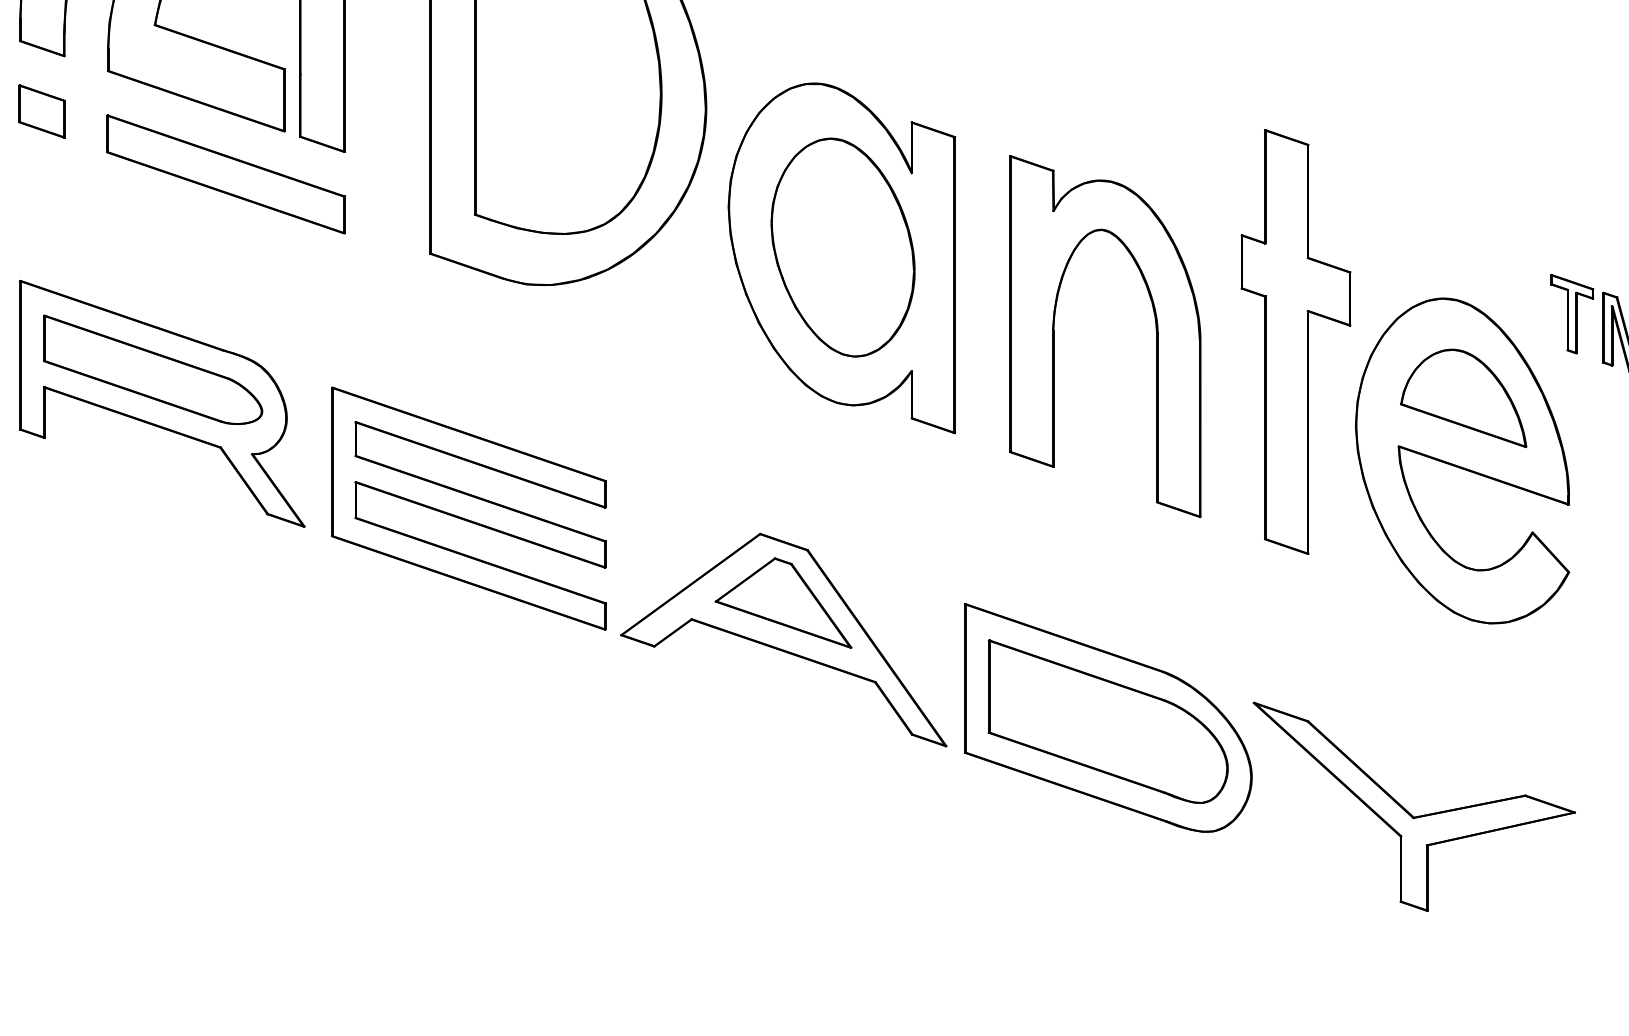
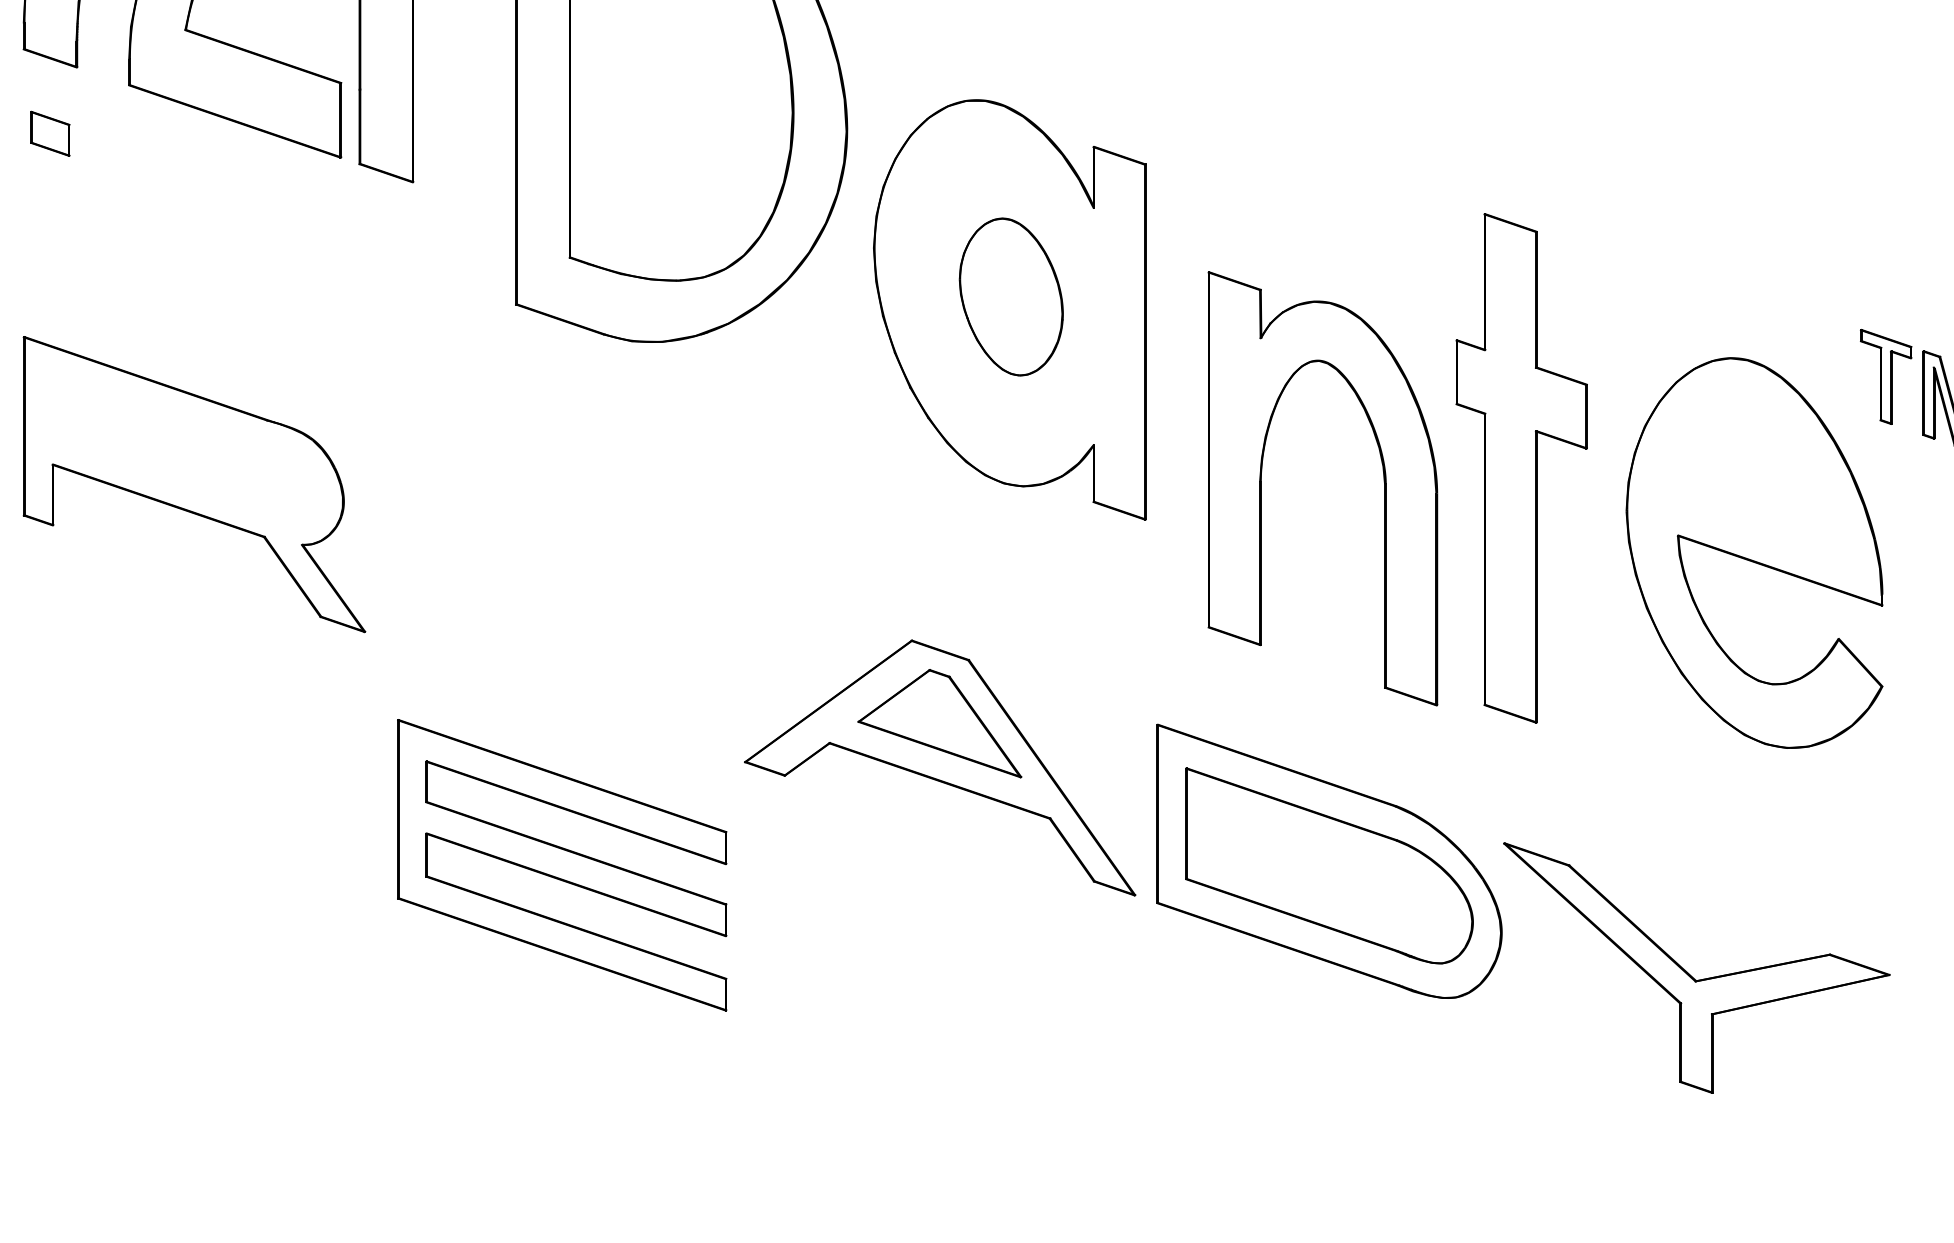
part: (42, 111) -> (50, 133), size x0.7
part: (225, 173) -> (270, 208), removed
part: (843, 247) -> (1011, 296), size x0.6
part: (1054, 336) -> (1261, 488), moved
part: (1295, 342) -> (1521, 468), moved
part: (153, 369) -> (183, 443), removed
part: (1463, 397) -> (1755, 477), removed
part: (469, 508) -> (562, 865), moved

